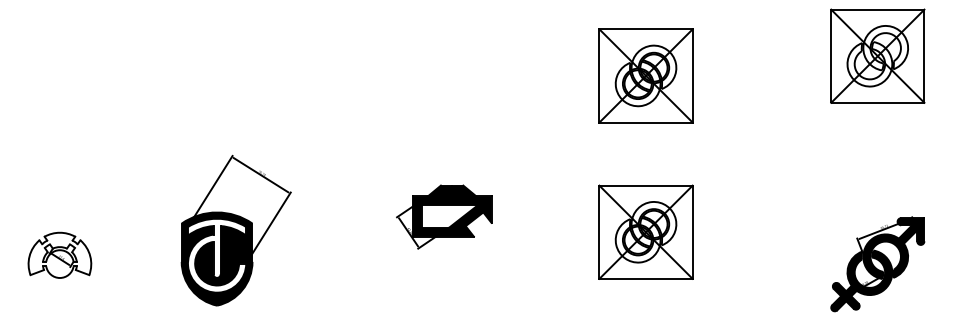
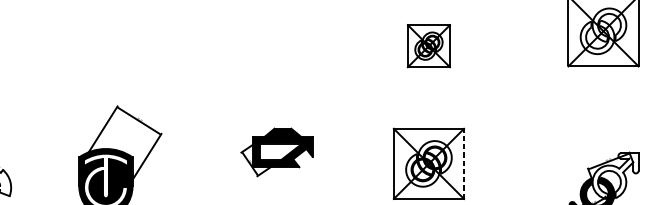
part: (645, 75) -> (428, 45), size x0.6
line: (692, 232) -> (463, 164), solid -> dashed
fill: (893, 248) -> (615, 176), removed

